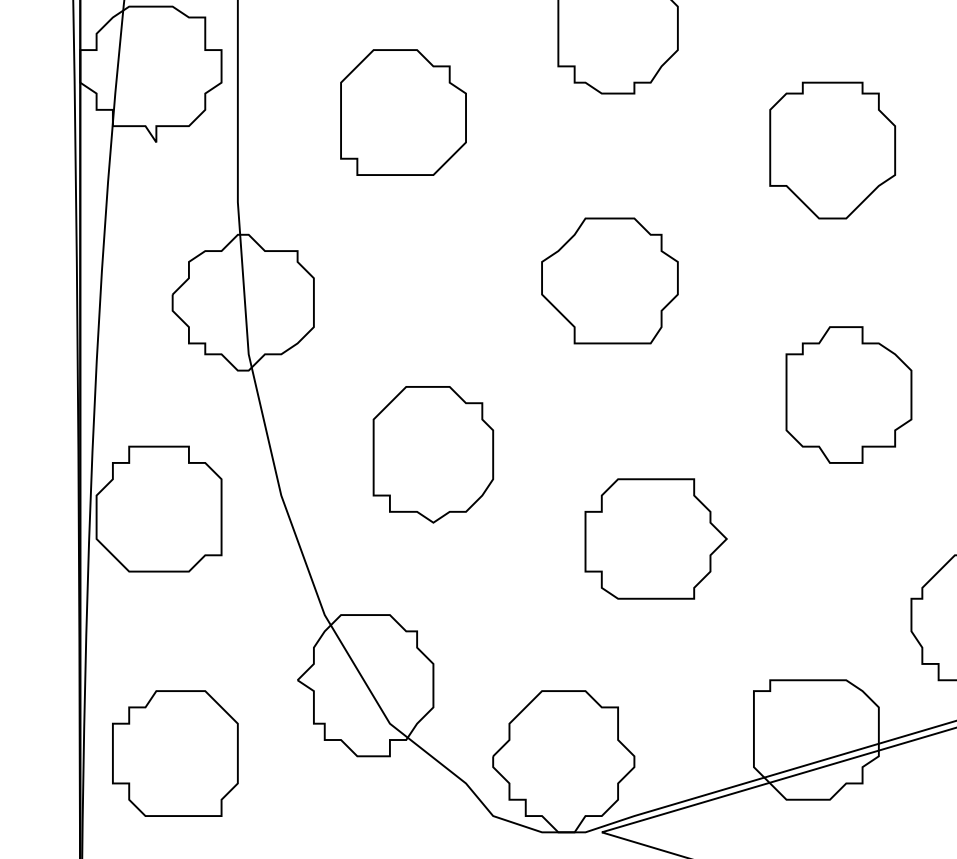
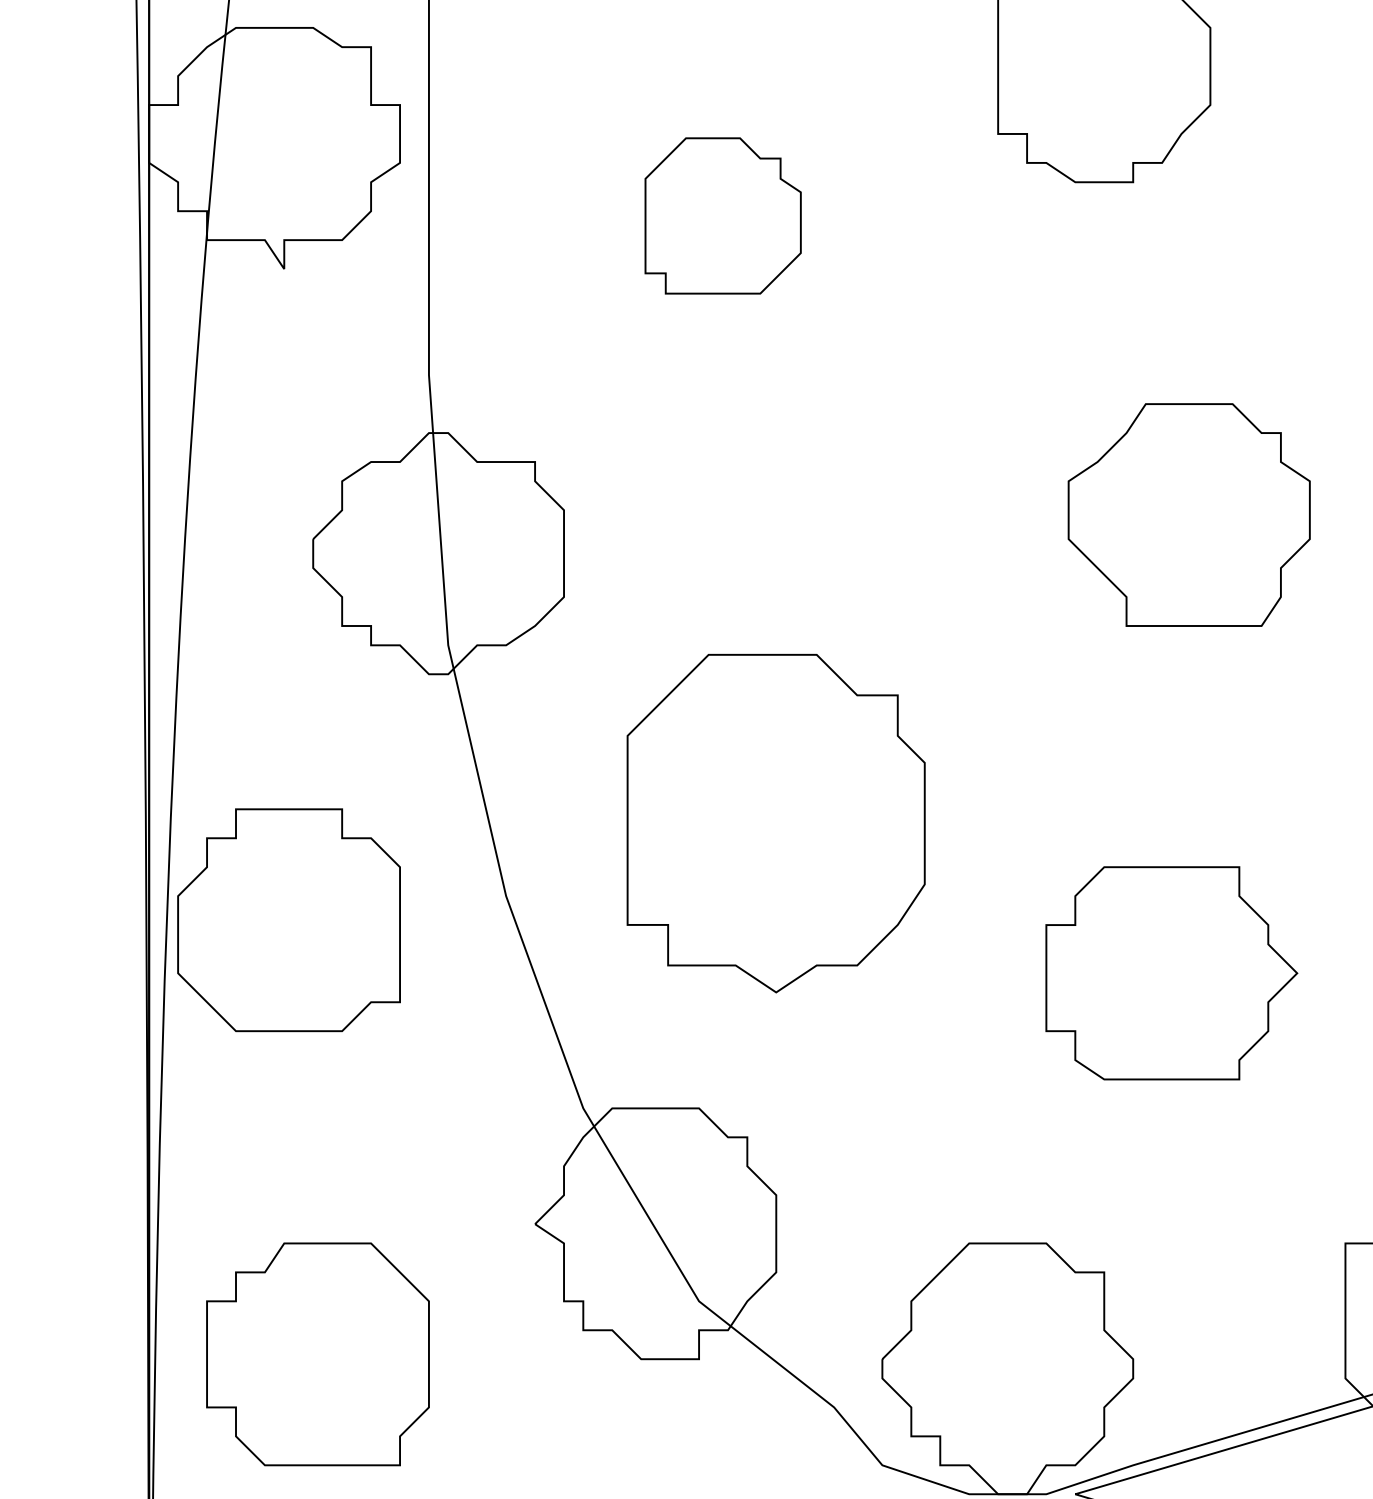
part: (403, 112) -> (723, 215), size x0.7
part: (609, 280) -> (1188, 514), moved
part: (433, 454) -> (776, 823), size x1.4

